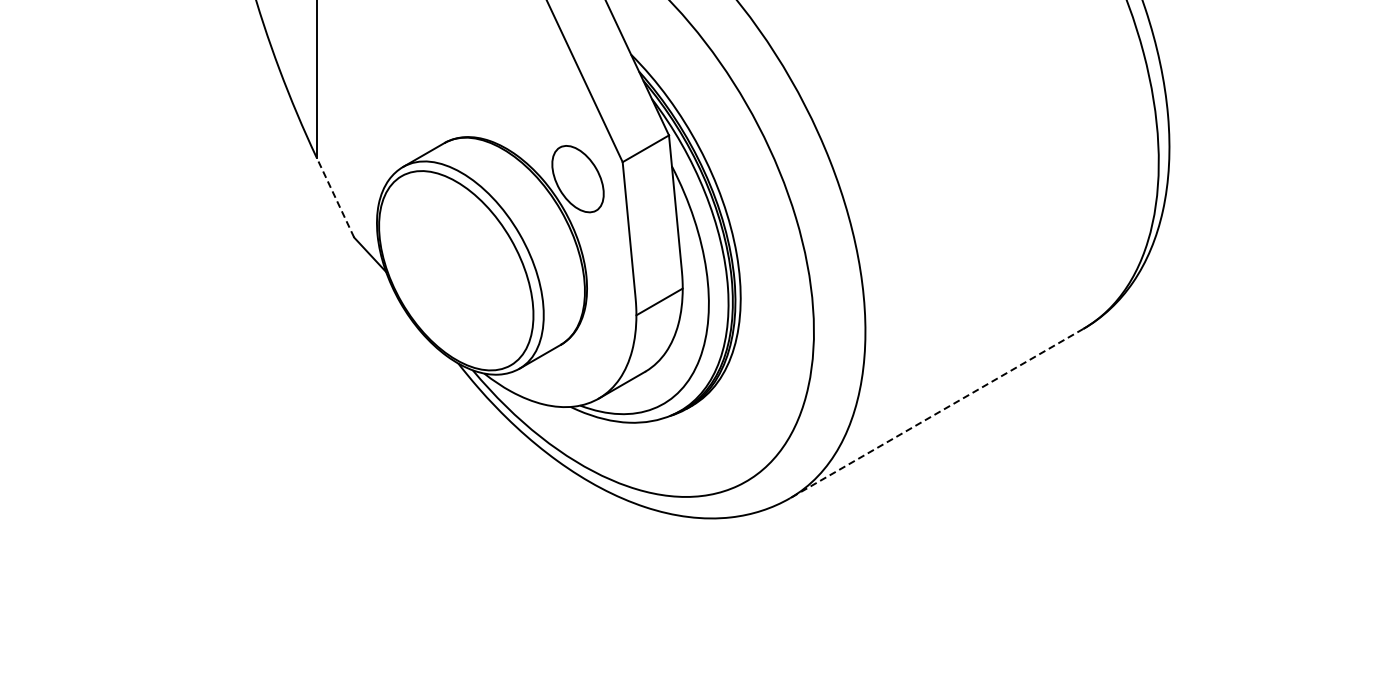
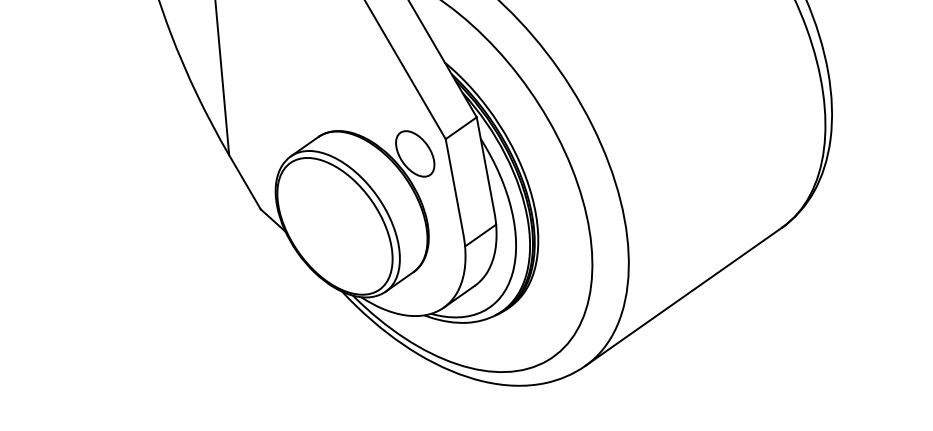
line: (335, 197) -> (245, 182), dashed -> solid
line: (936, 413) -> (683, 296), dashed -> solid

